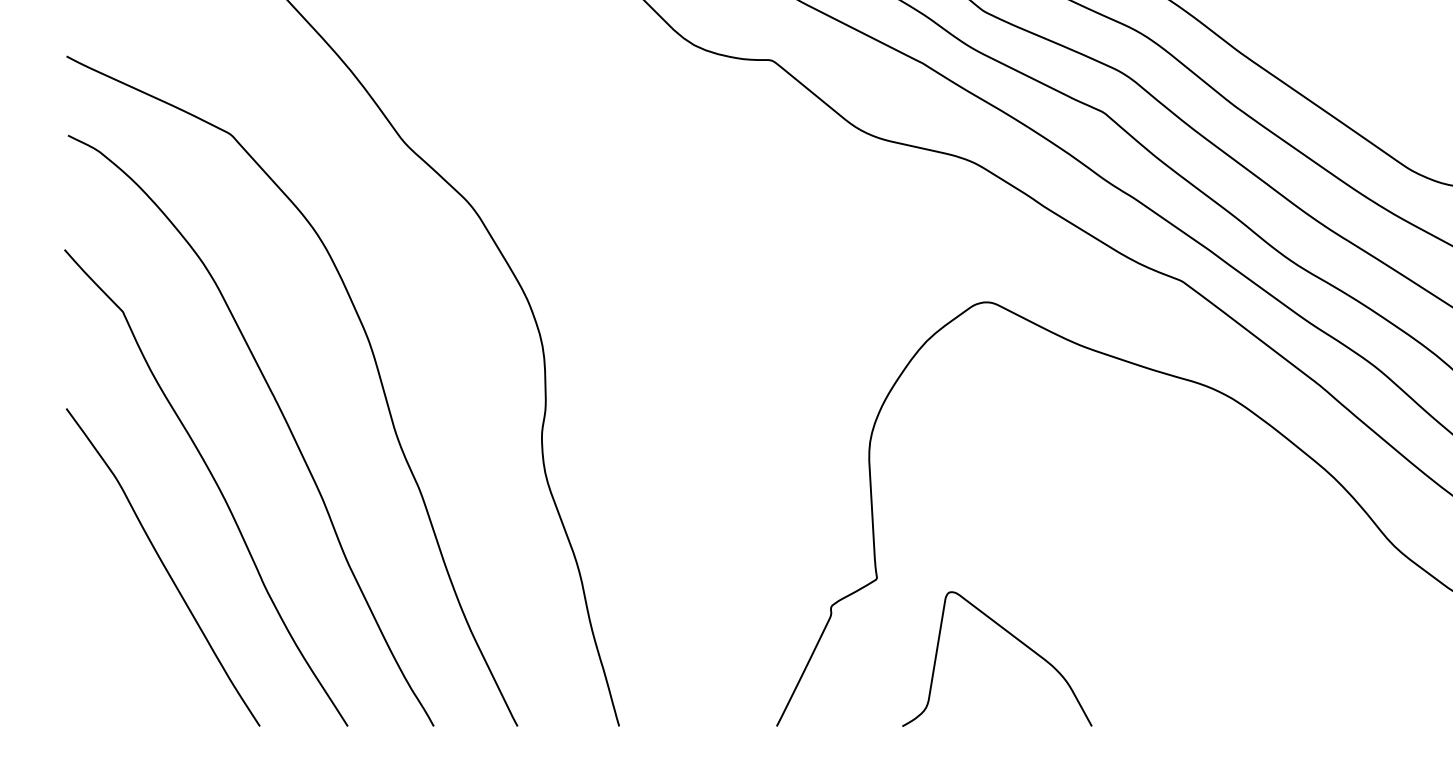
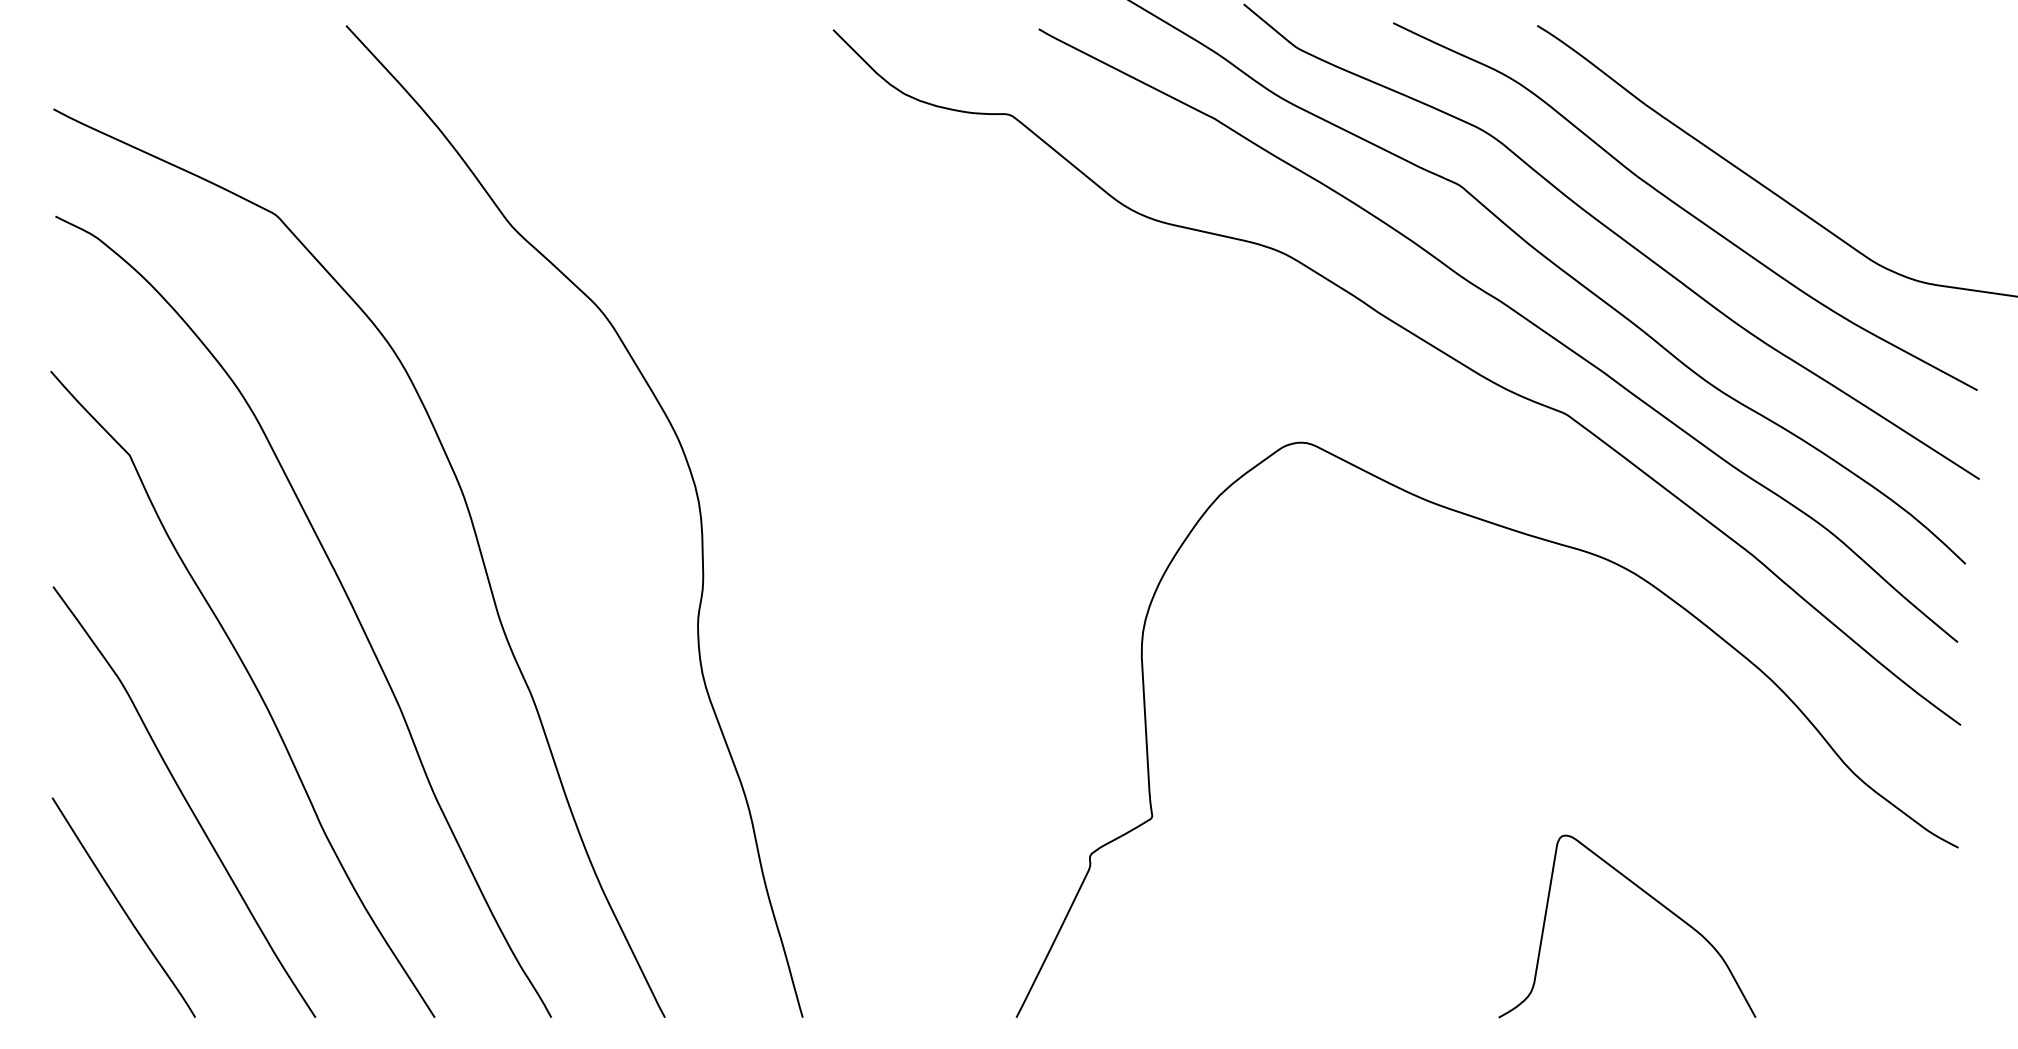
curve: (1014, 637) -> (1650, 897), moved
curve: (118, 645) -> (123, 907), added

